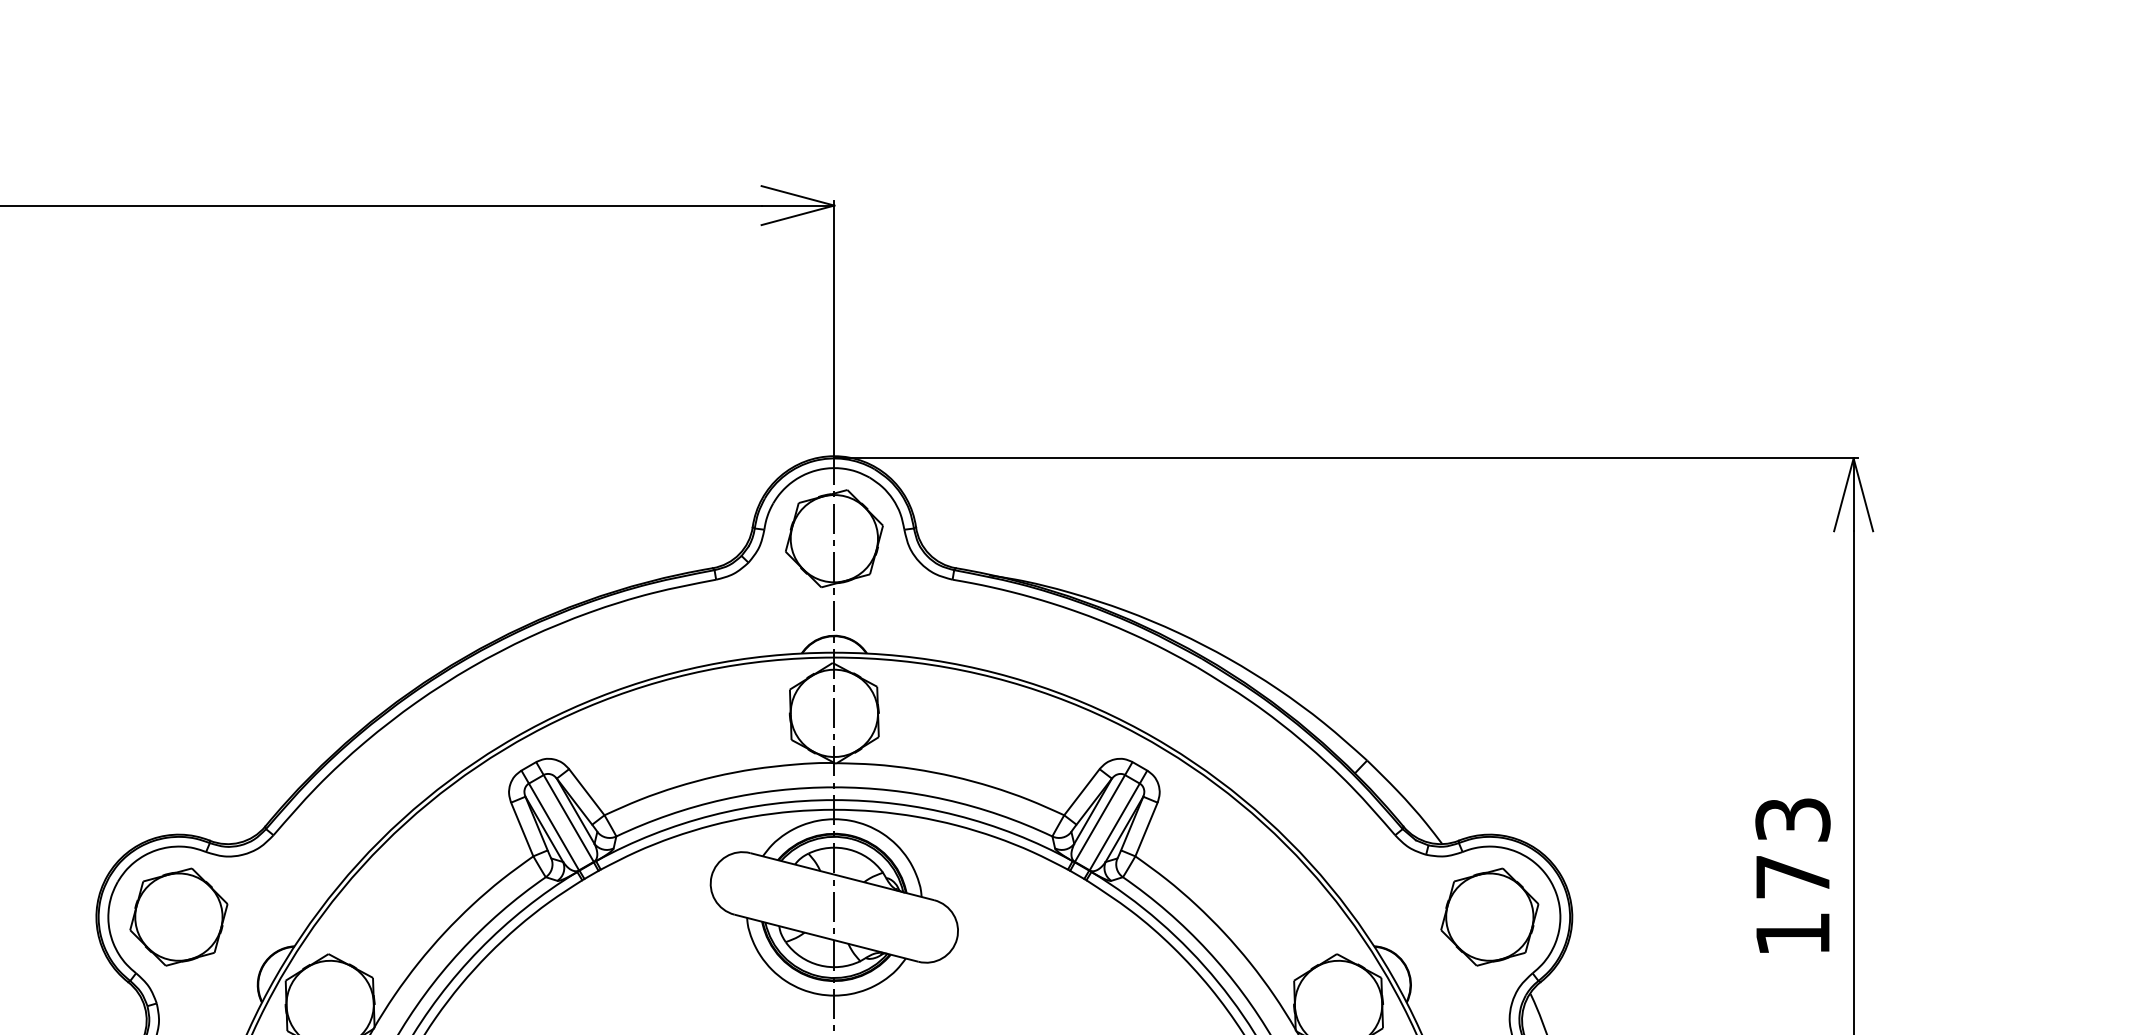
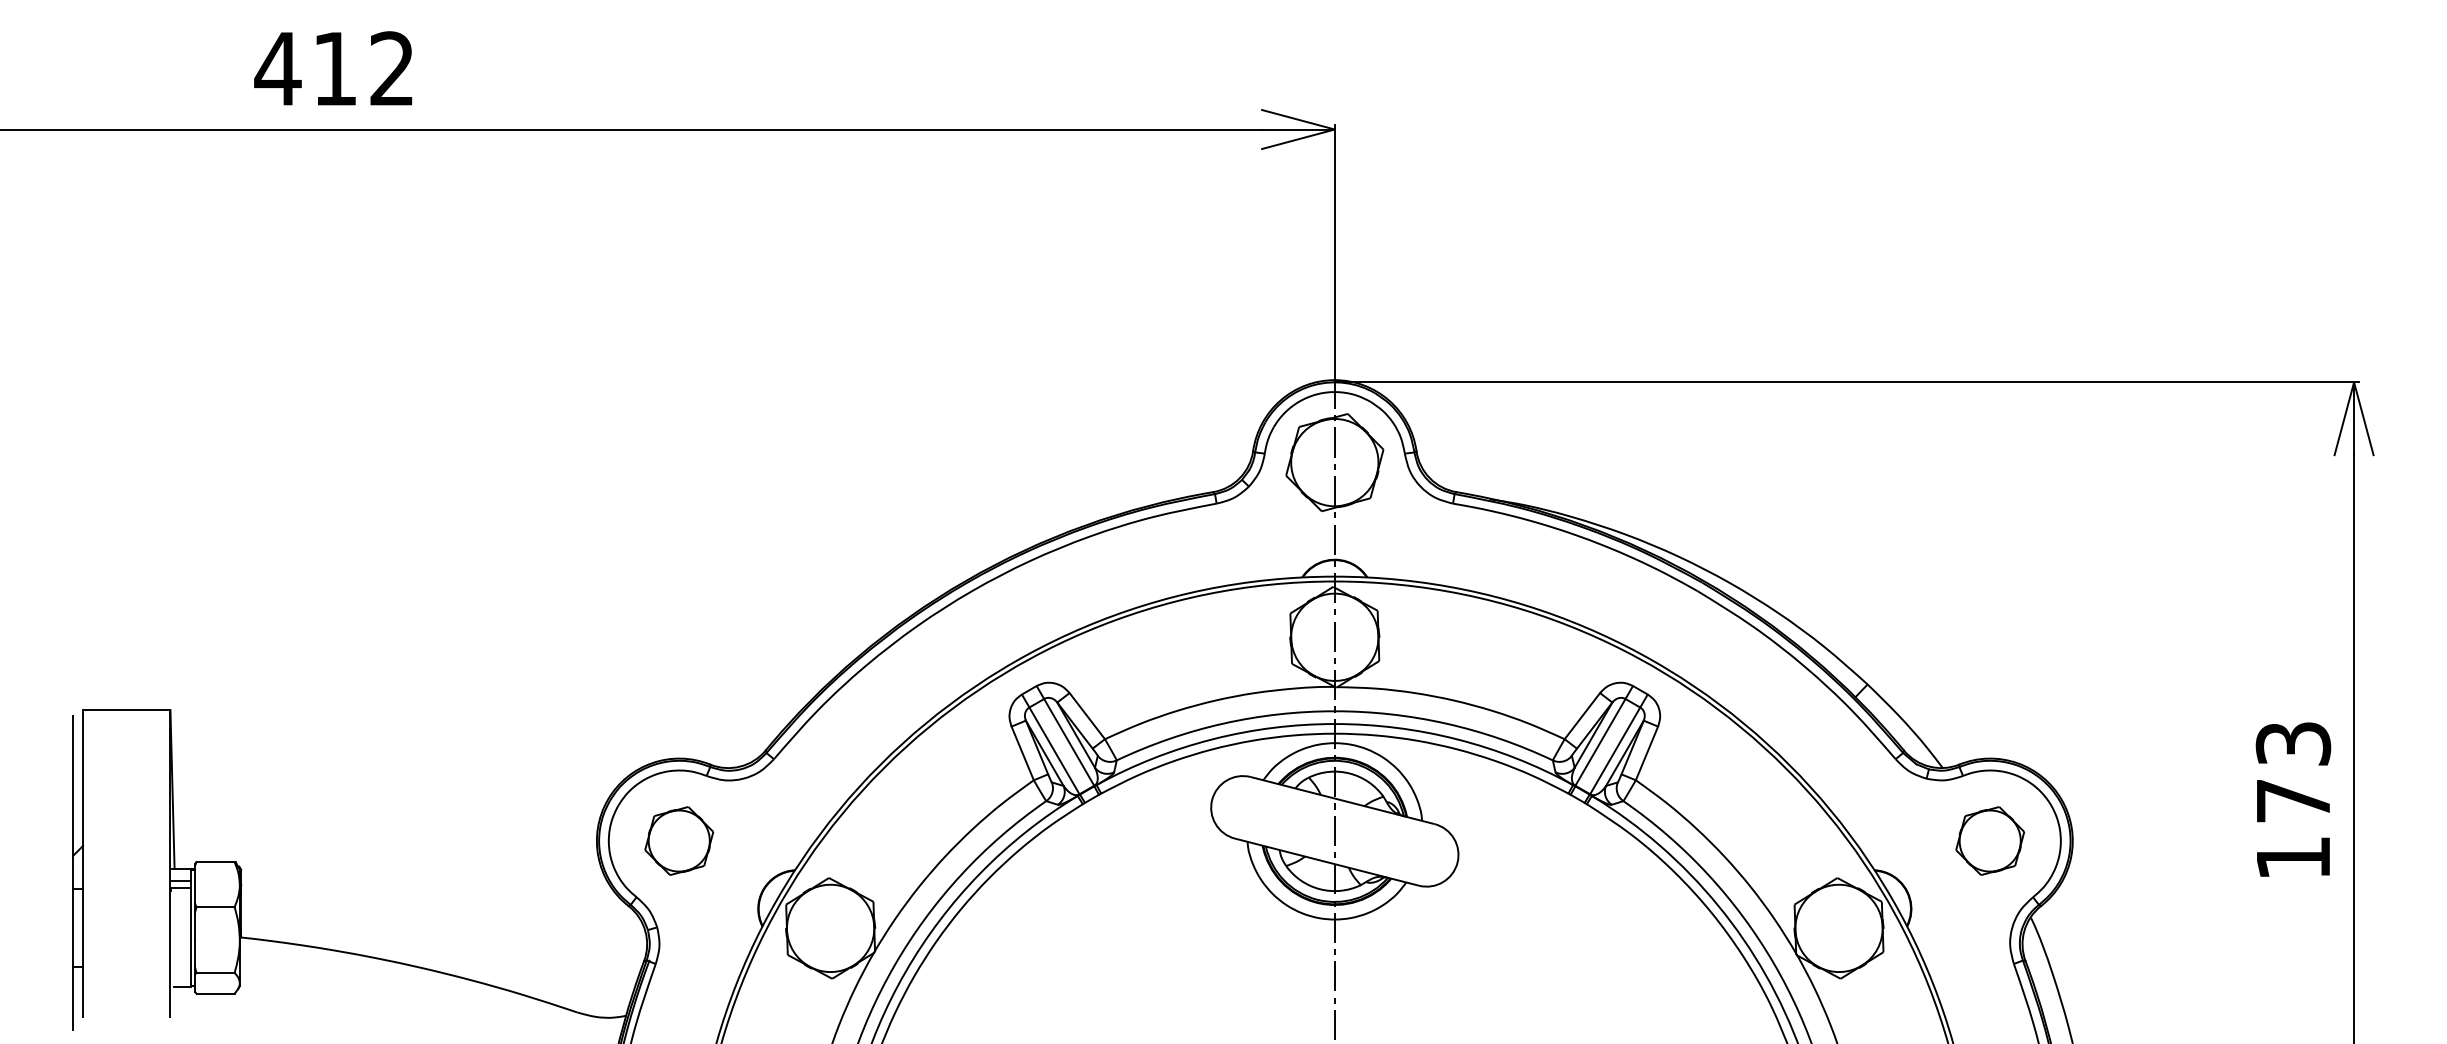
part: (178, 916) -> (678, 840), size x0.7
part: (1489, 916) -> (1989, 840), size x0.7

